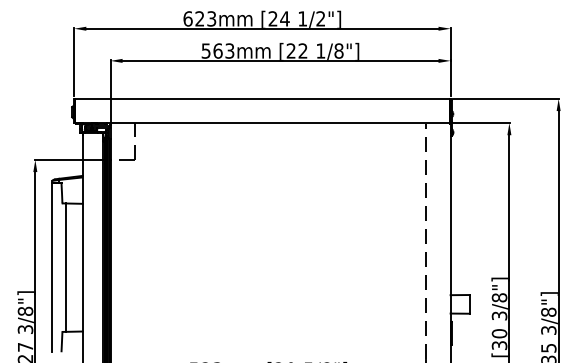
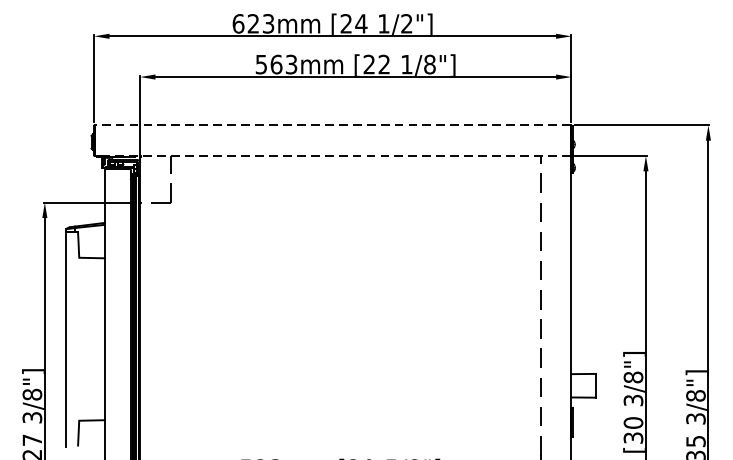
line: (262, 98) -> (332, 124), solid -> dashed
line: (262, 123) -> (332, 156), solid -> dashed
line: (65, 267) -> (83, 339), removed

